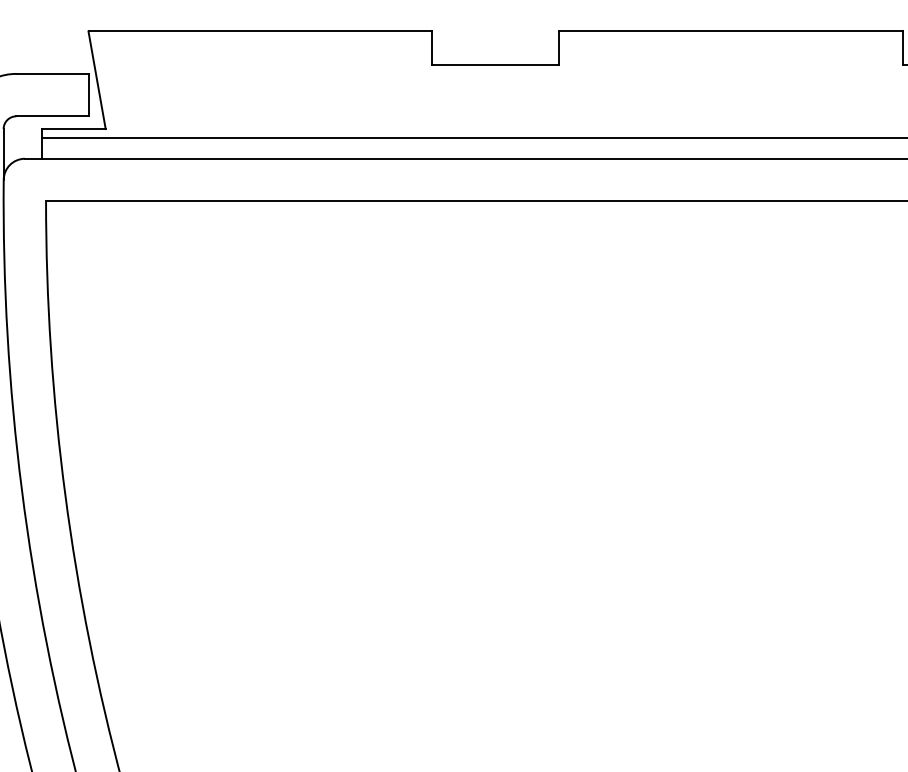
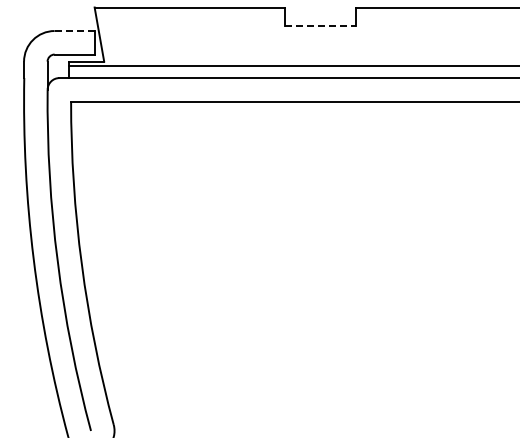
line: (495, 65) -> (320, 26), solid -> dashed
line: (52, 74) -> (74, 31), solid -> dashed

